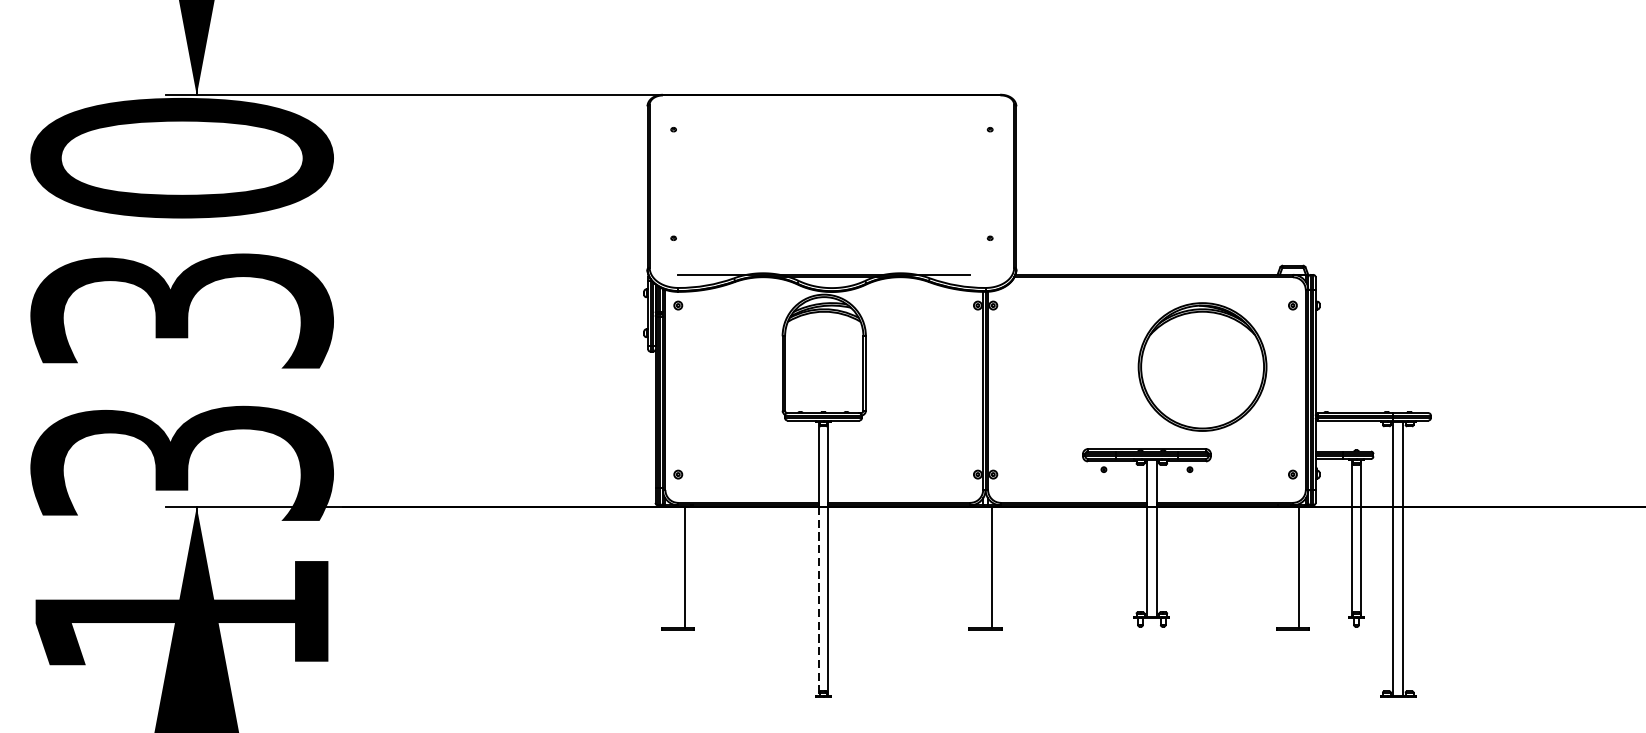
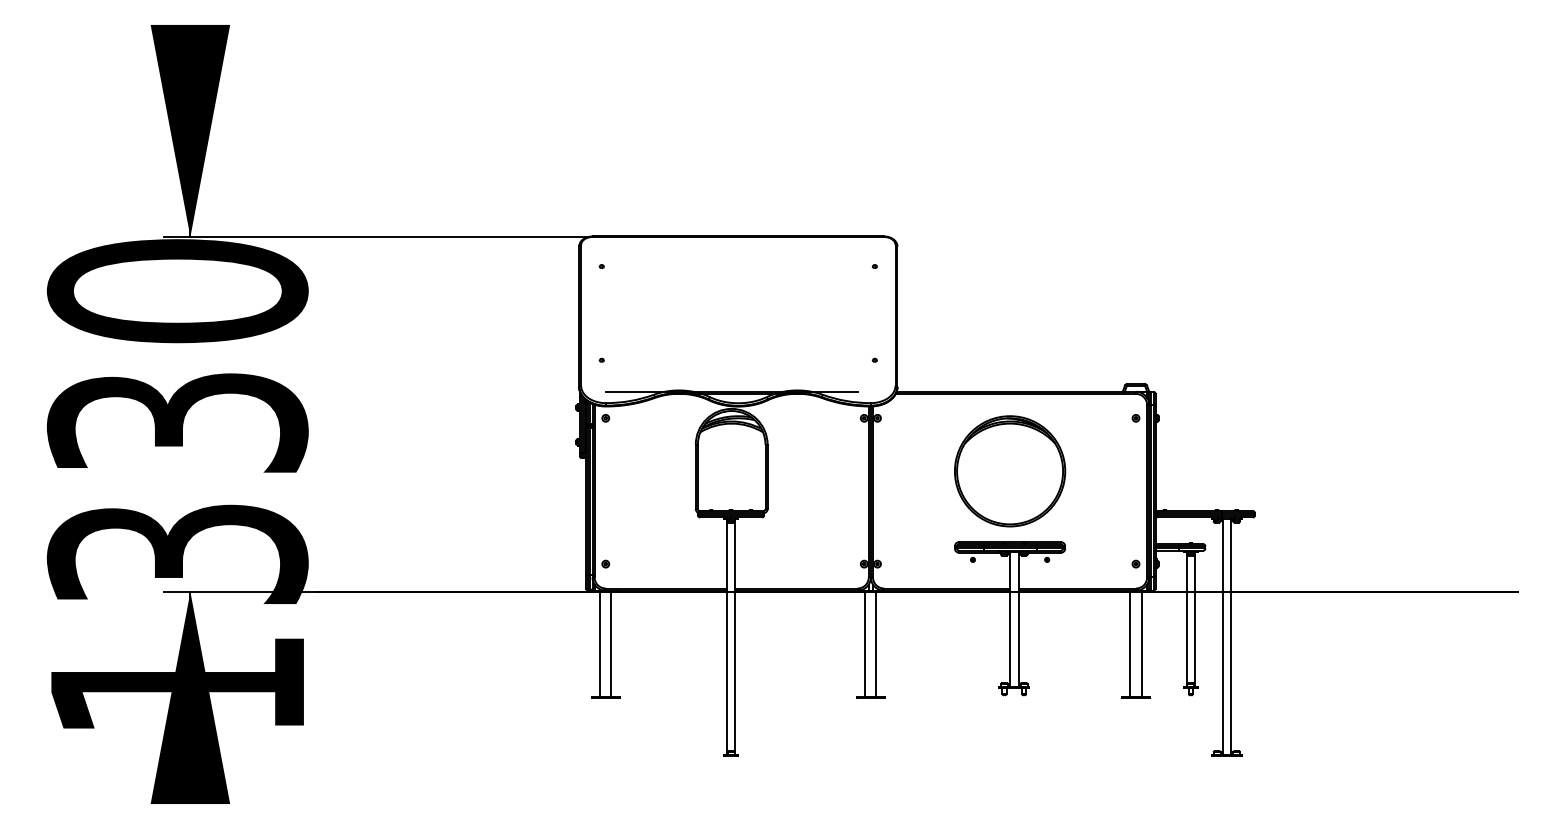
part: (1203, 367) -> (1010, 471), moved
line: (672, 566) -> (600, 643), added
line: (979, 566) -> (865, 643), added
line: (1286, 566) -> (1130, 643), added
line: (818, 601) -> (726, 673), dashed -> solid

